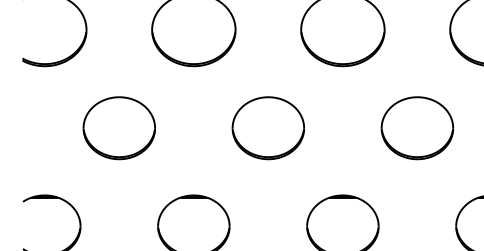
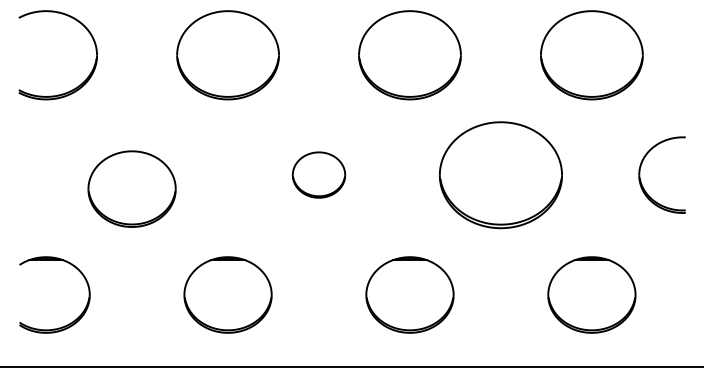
part: (118, 127) -> (131, 188), moved
part: (267, 127) -> (318, 174), size x0.6
part: (417, 127) -> (500, 174), size x1.4

